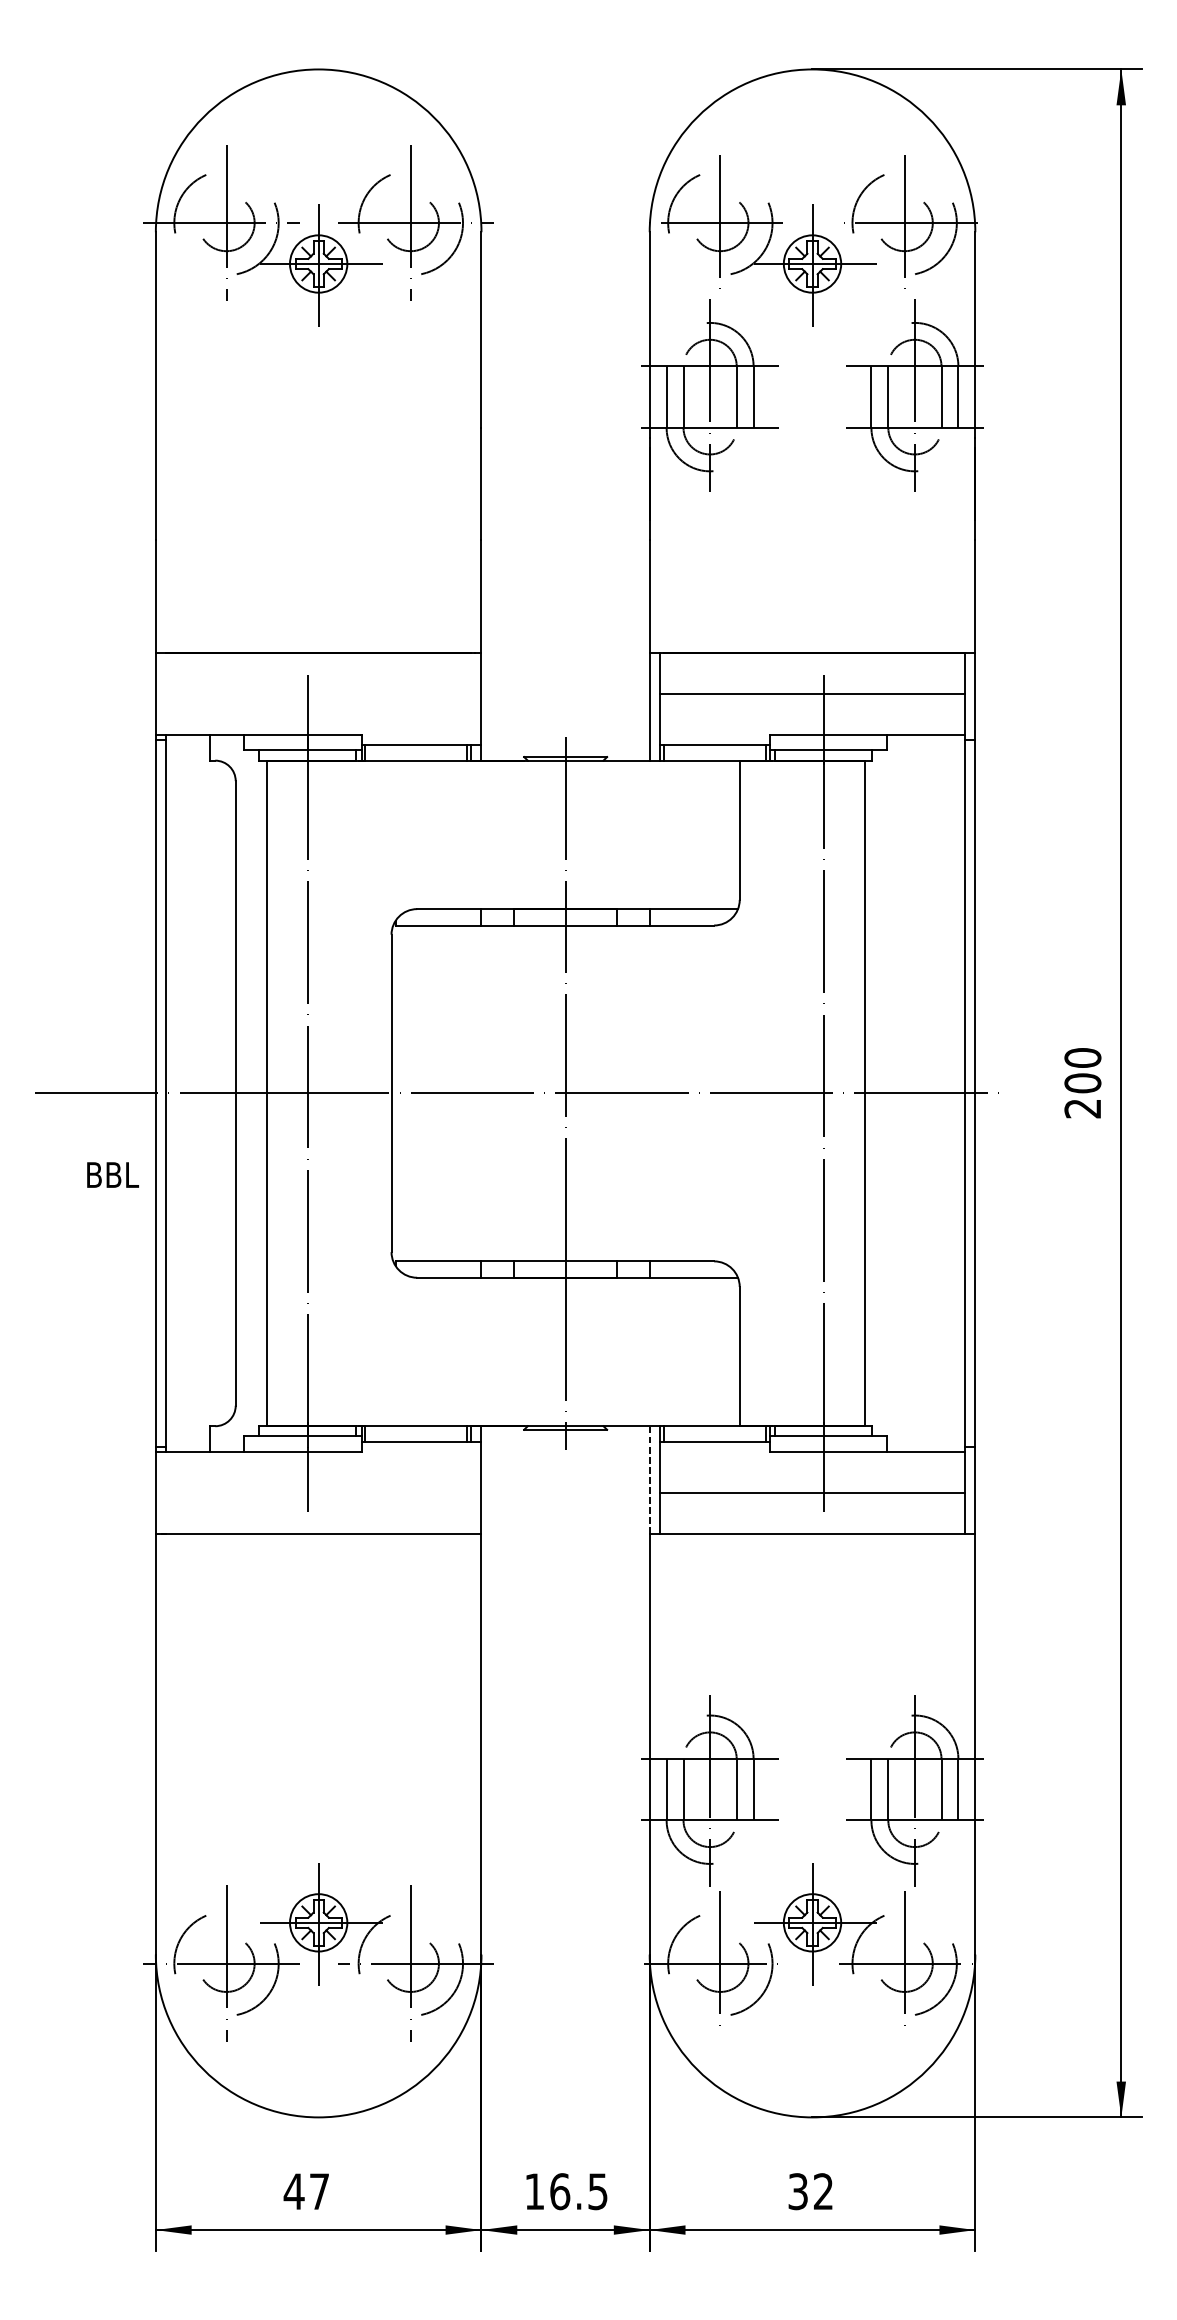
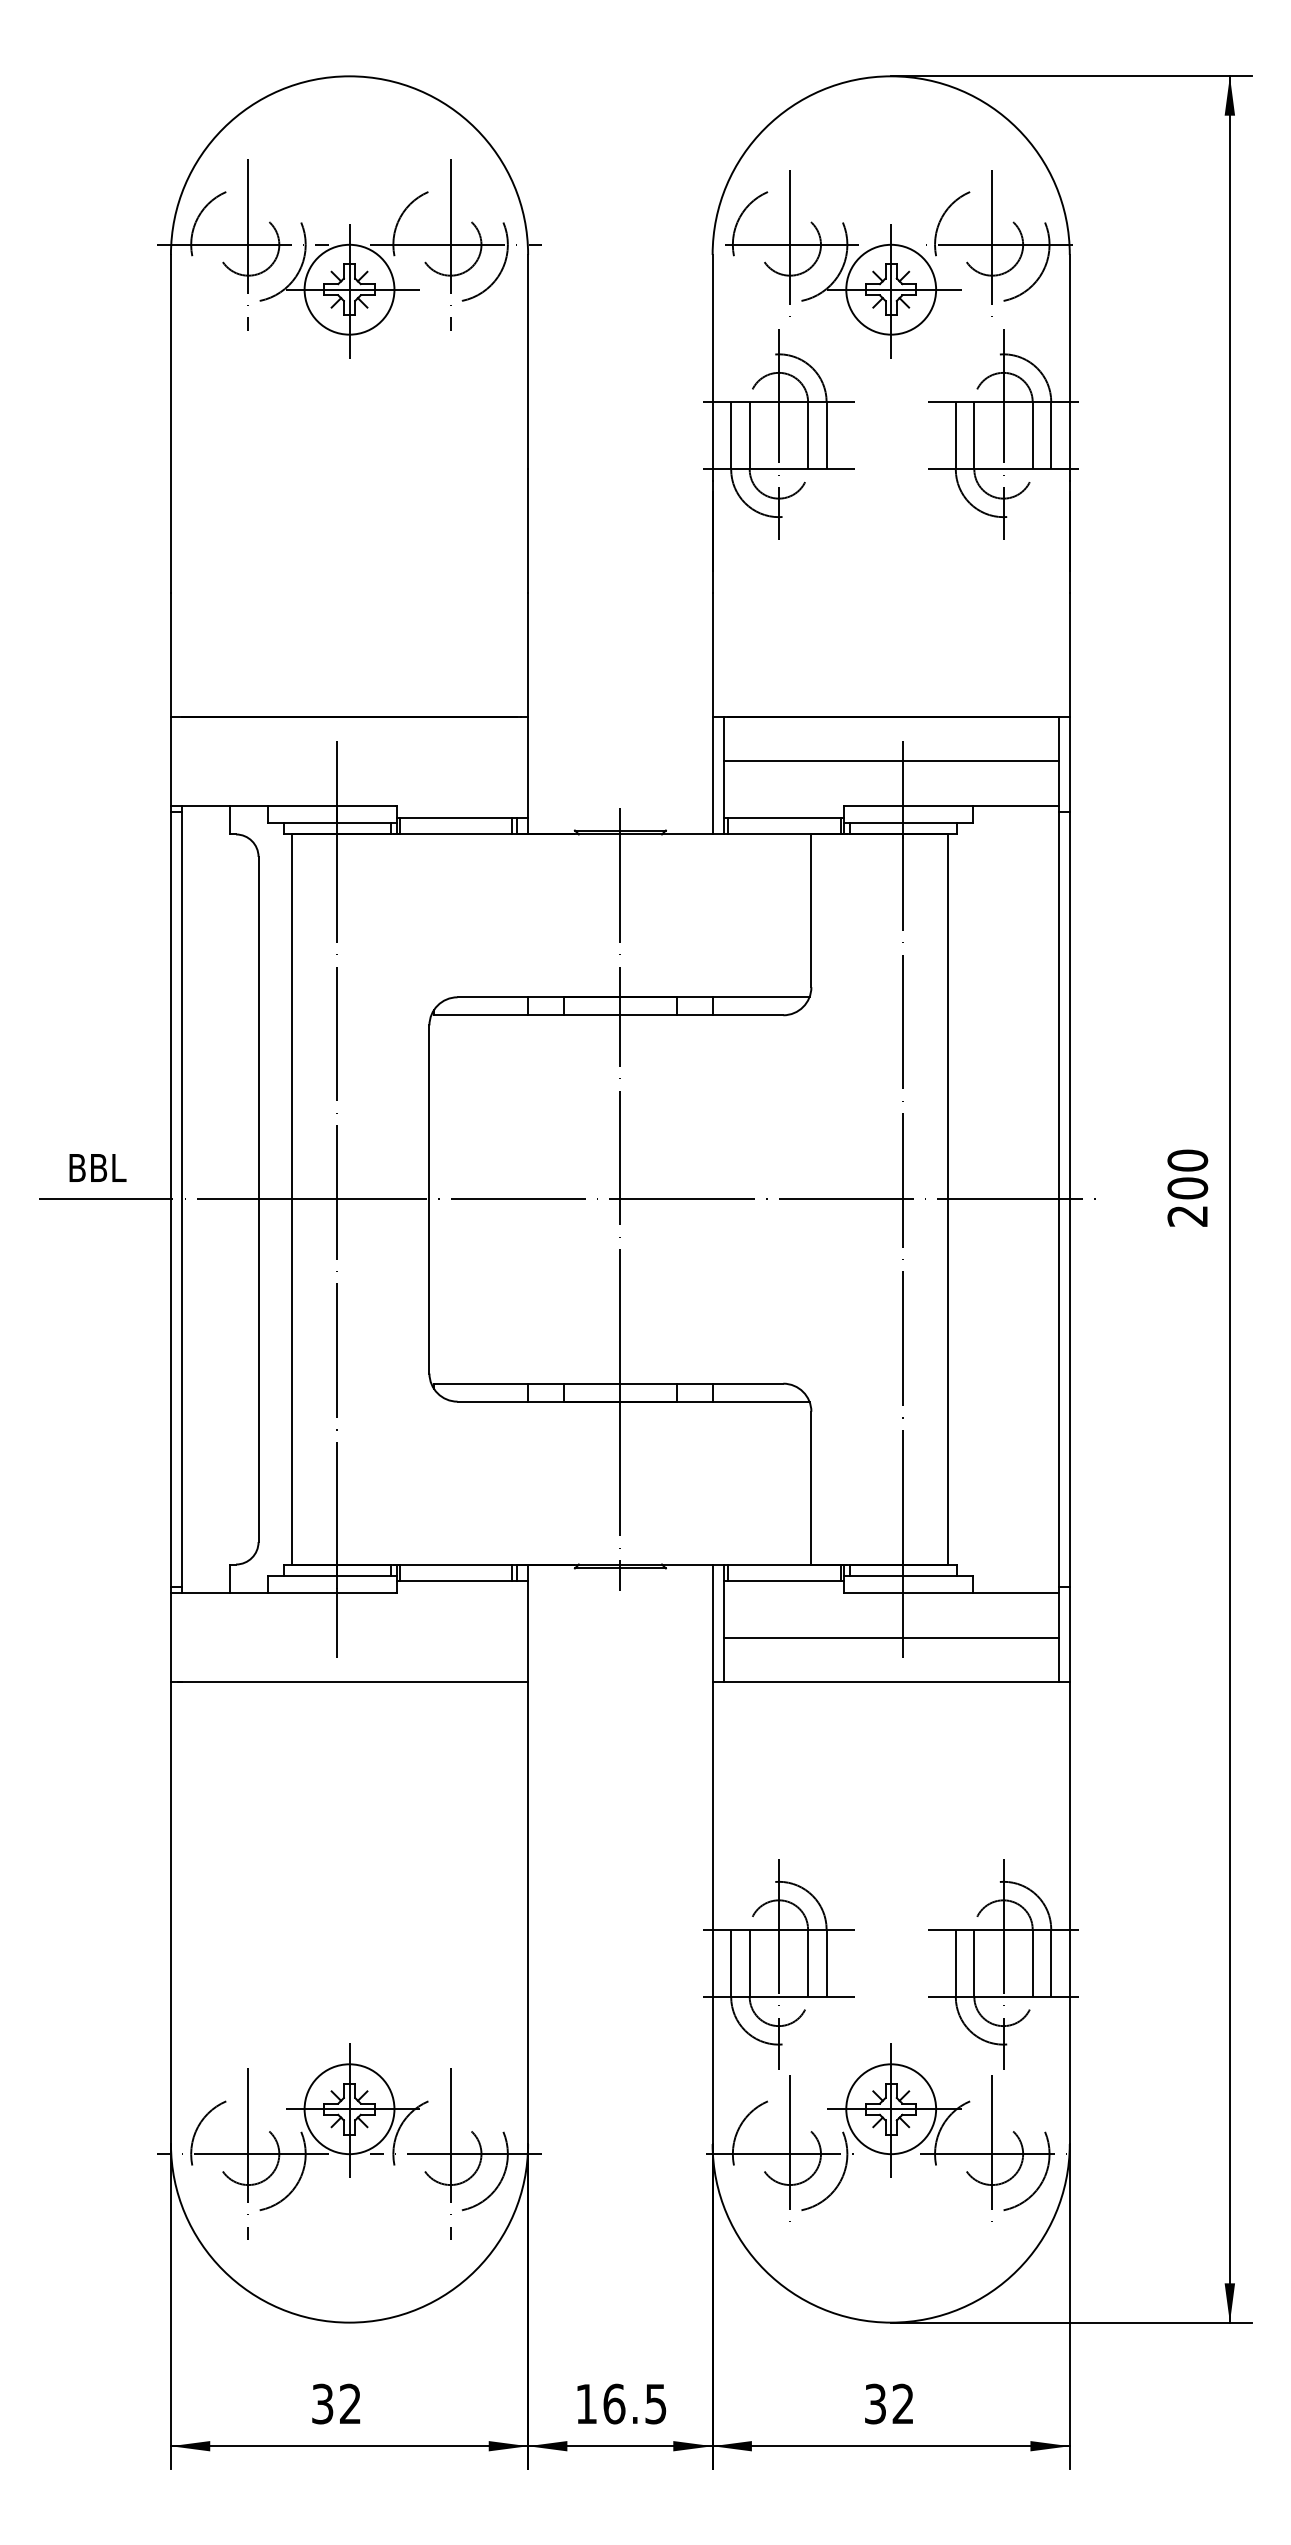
circle: (318, 263) -> (349, 289), size x1.43
circle: (812, 263) -> (891, 289), size x1.43
text: (112, 1174) -> (97, 1167), moved
line: (649, 1480) -> (712, 1623), dashed -> solid
circle: (318, 1923) -> (349, 2109), size x1.43
circle: (812, 1923) -> (891, 2109), size x1.43
text: (305, 2191) -> (335, 2403), 47 -> 32

